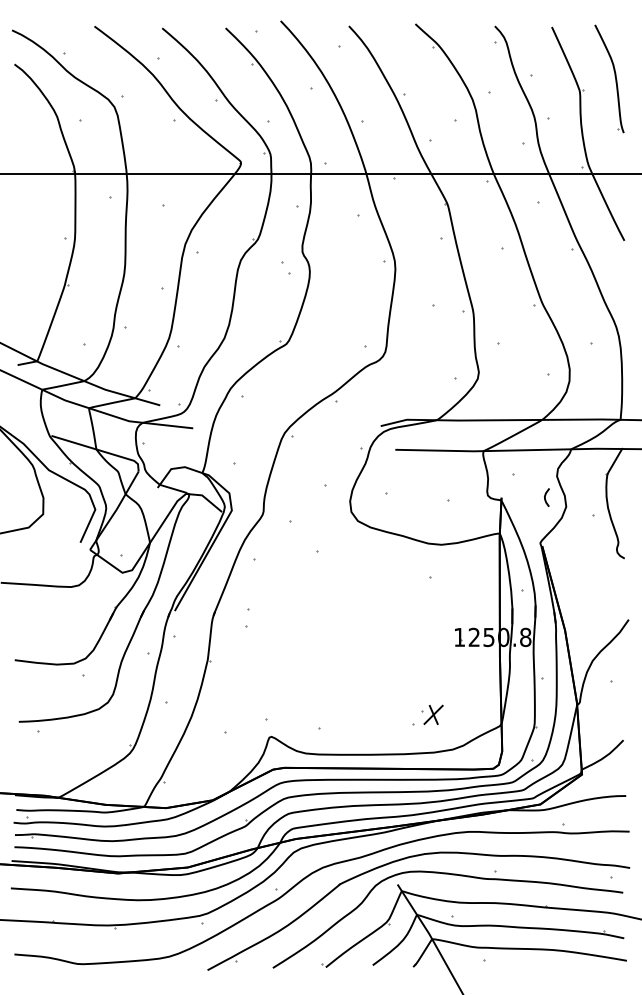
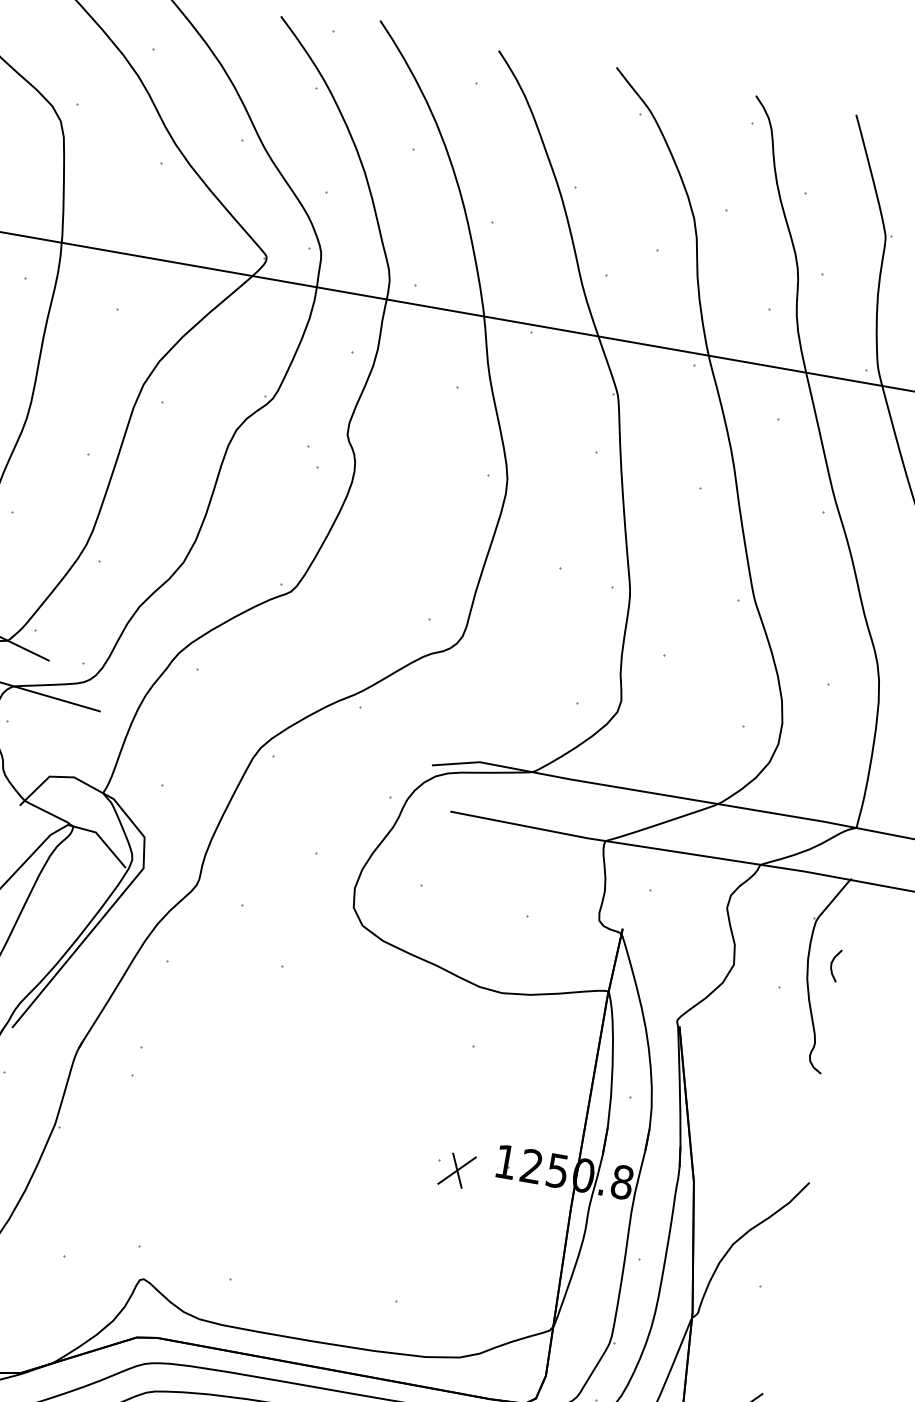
curve: (545, 497) -> (832, 964), moved
part: (432, 714) -> (455, 1169), moved

